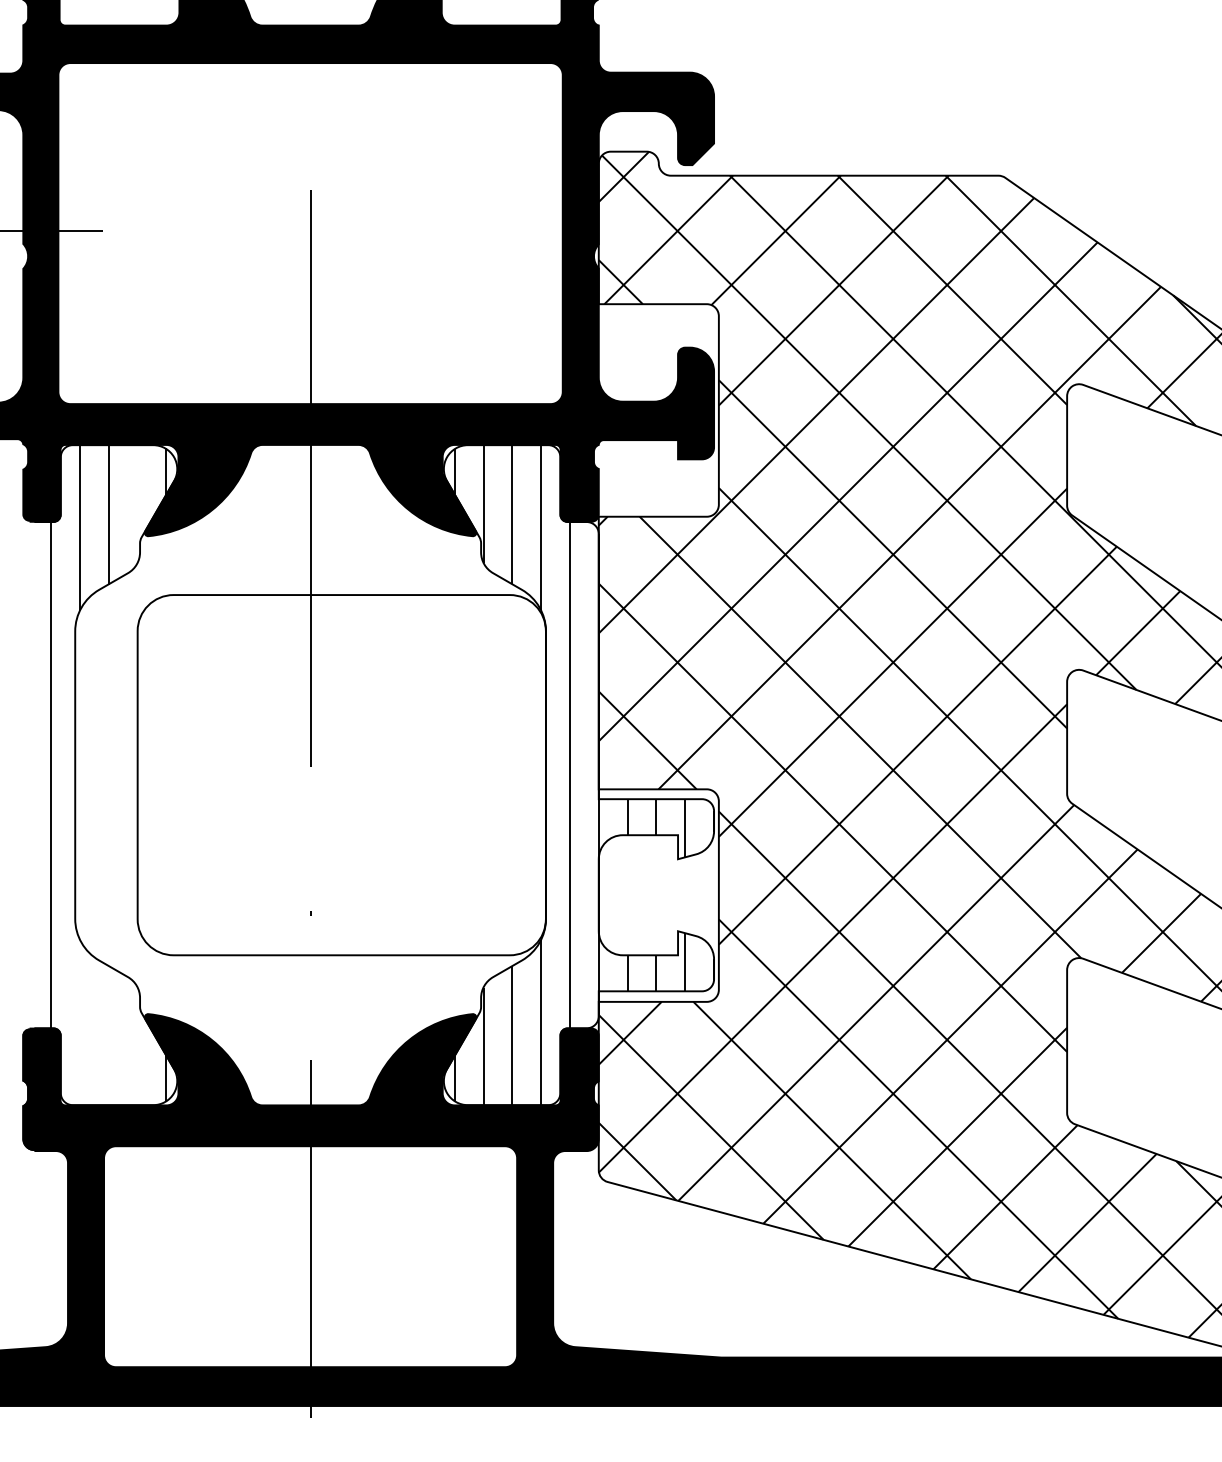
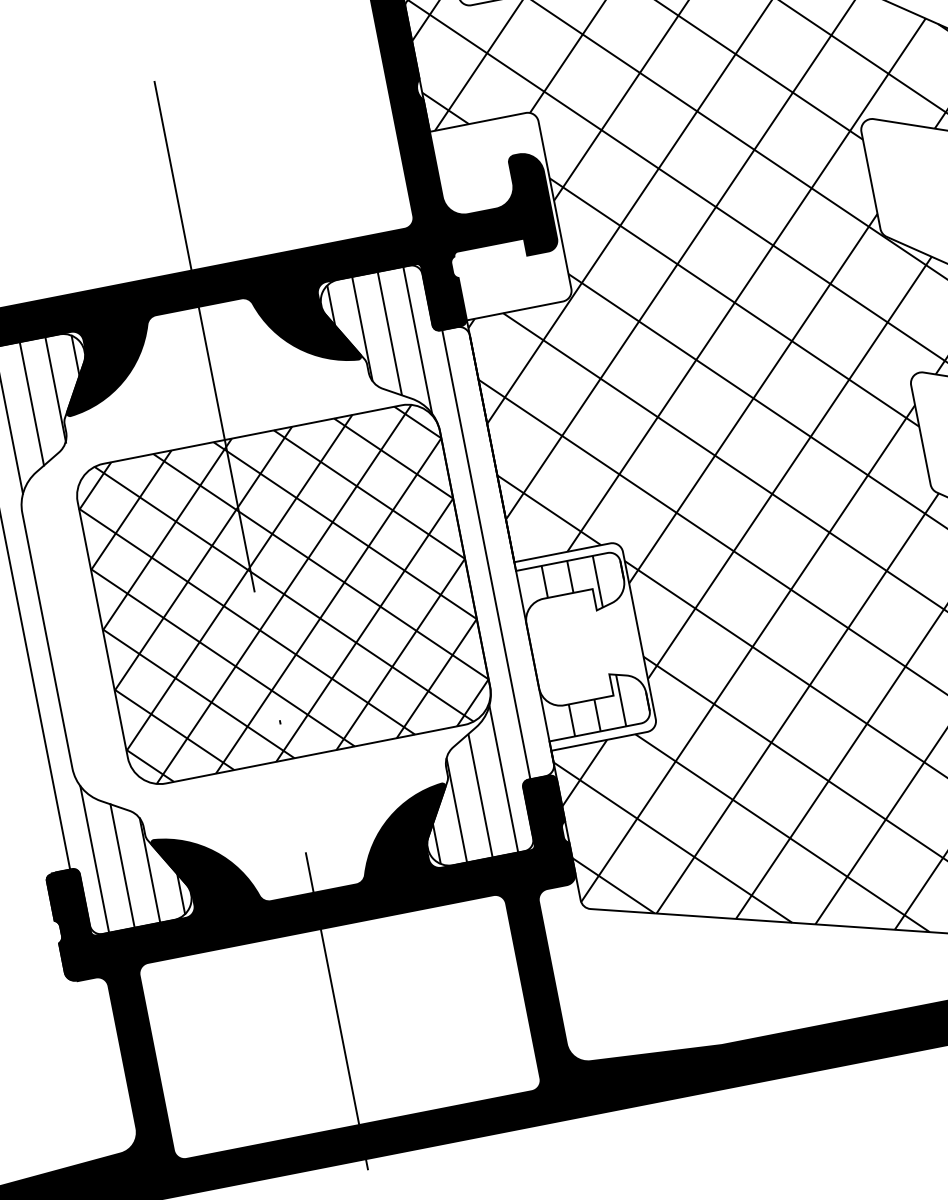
line: (137, 504) -> (55, 389), added
hatch: (341, 775) -> (283, 594), added
line: (80, 1022) -> (95, 859), added
line: (108, 1035) -> (122, 865), added
line: (137, 1046) -> (149, 870), added

